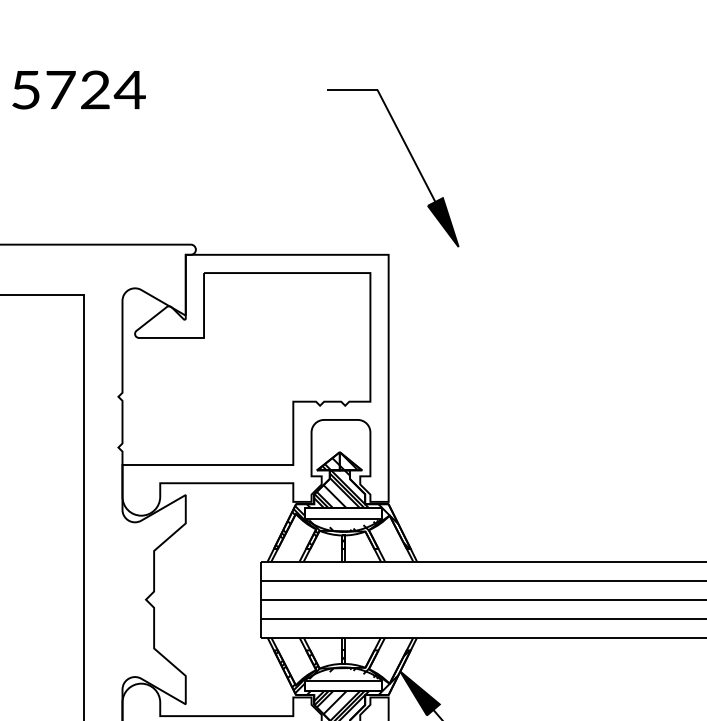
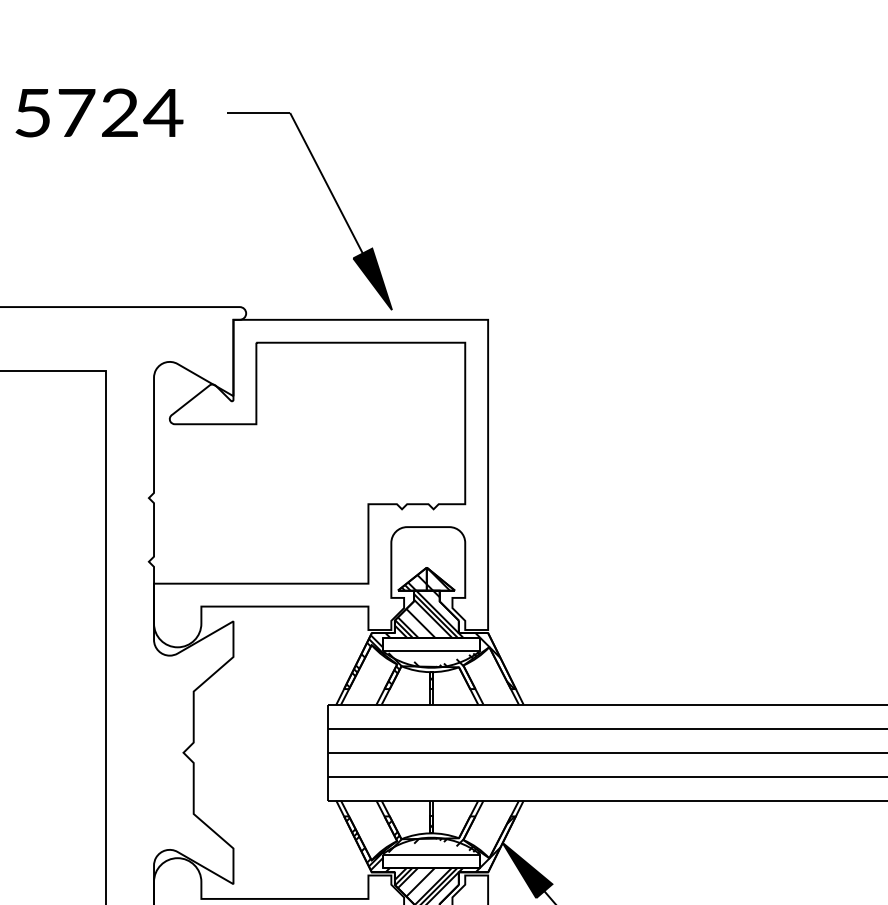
part: (412, 158) -> (333, 199), moved

